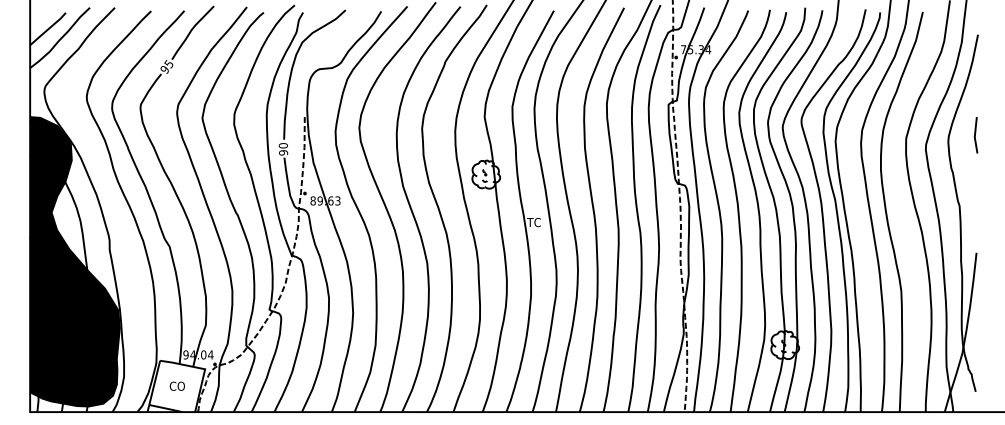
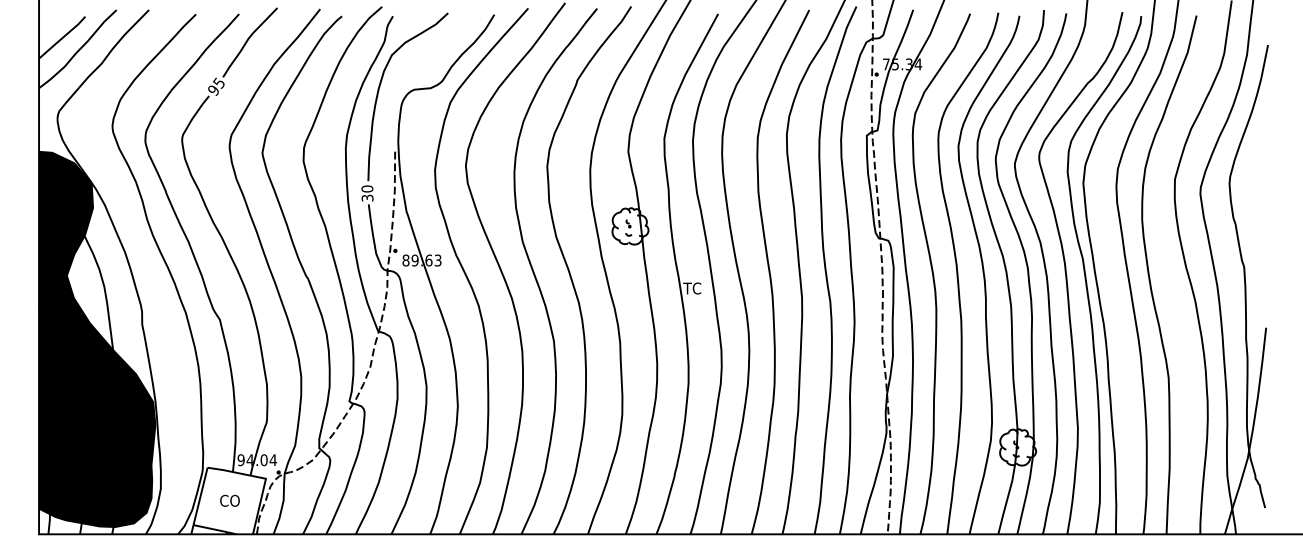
line: (975, 135) -> (1264, 175), removed
text: (283, 152) -> (367, 197), 90 -> 30

